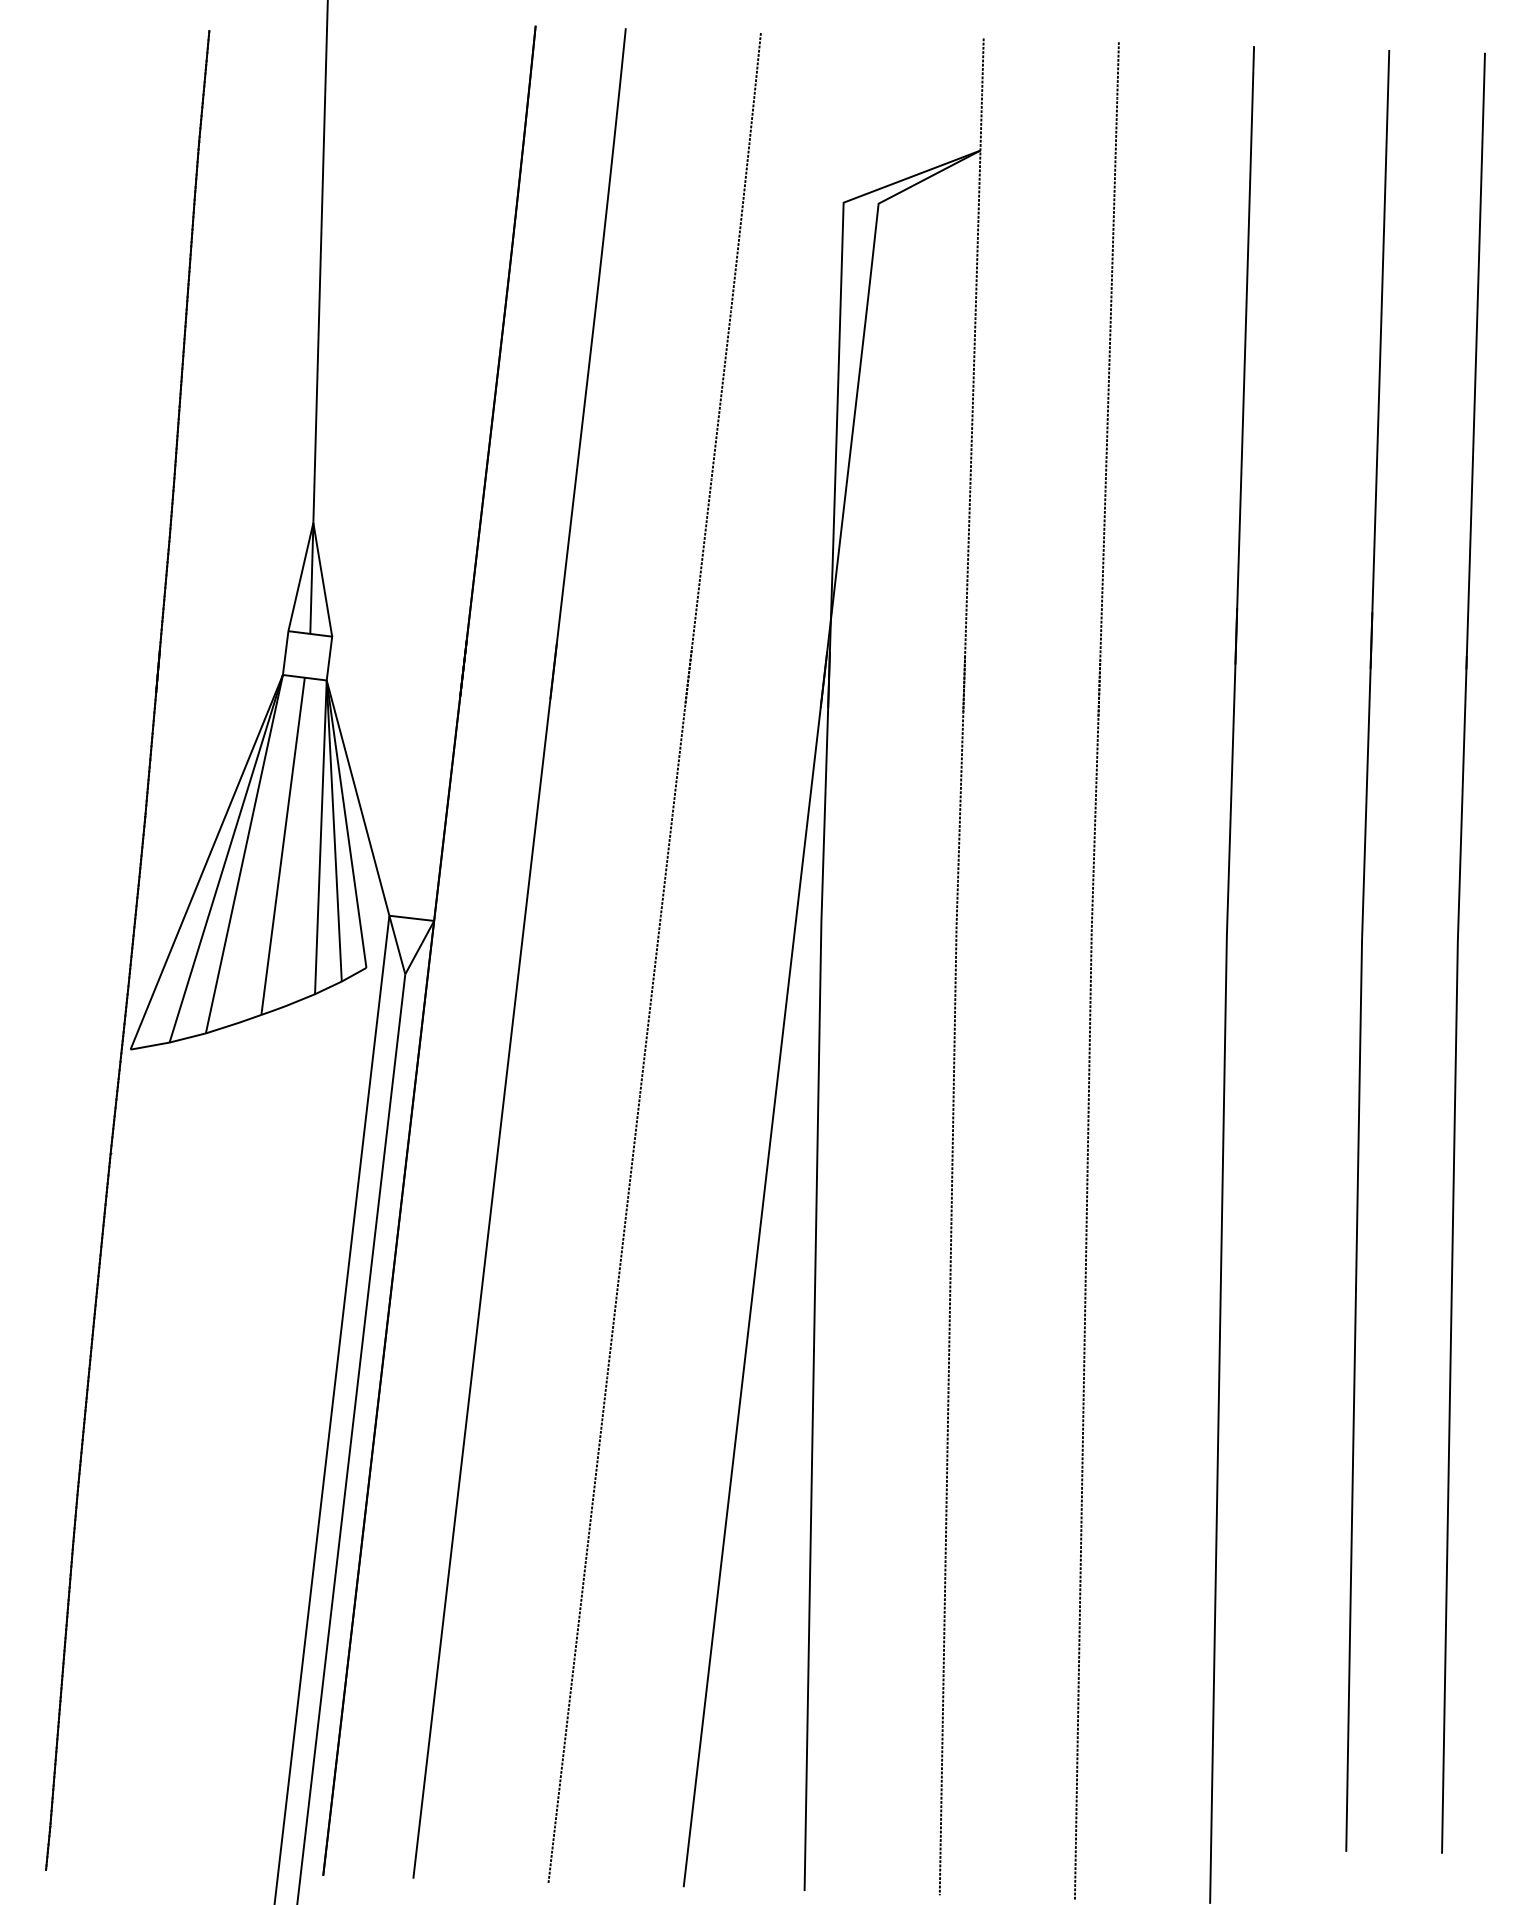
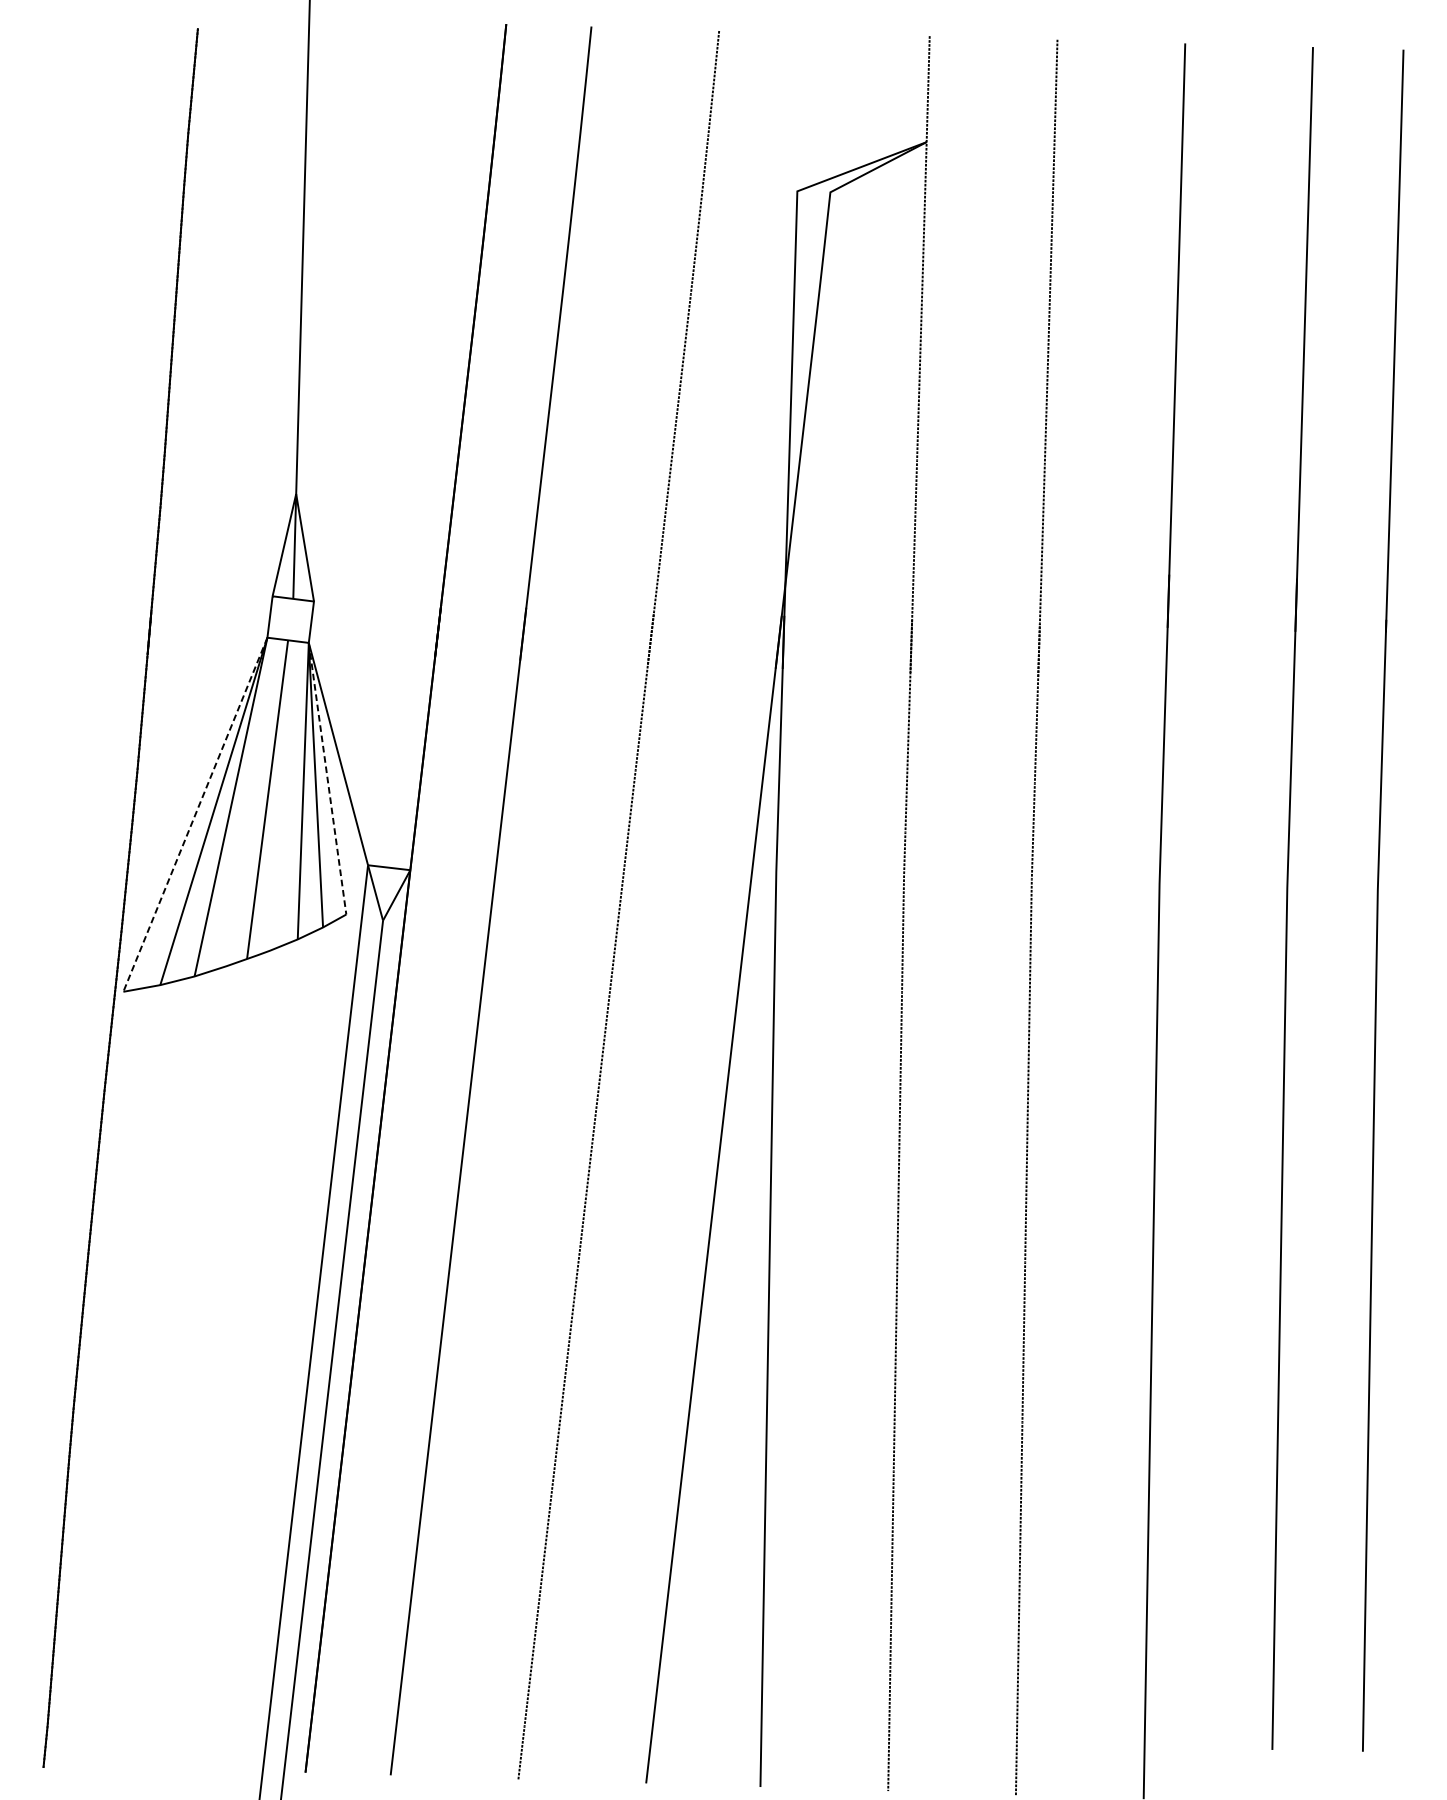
line: (346, 824) -> (327, 779), solid -> dashed
line: (206, 862) -> (195, 814), solid -> dashed

